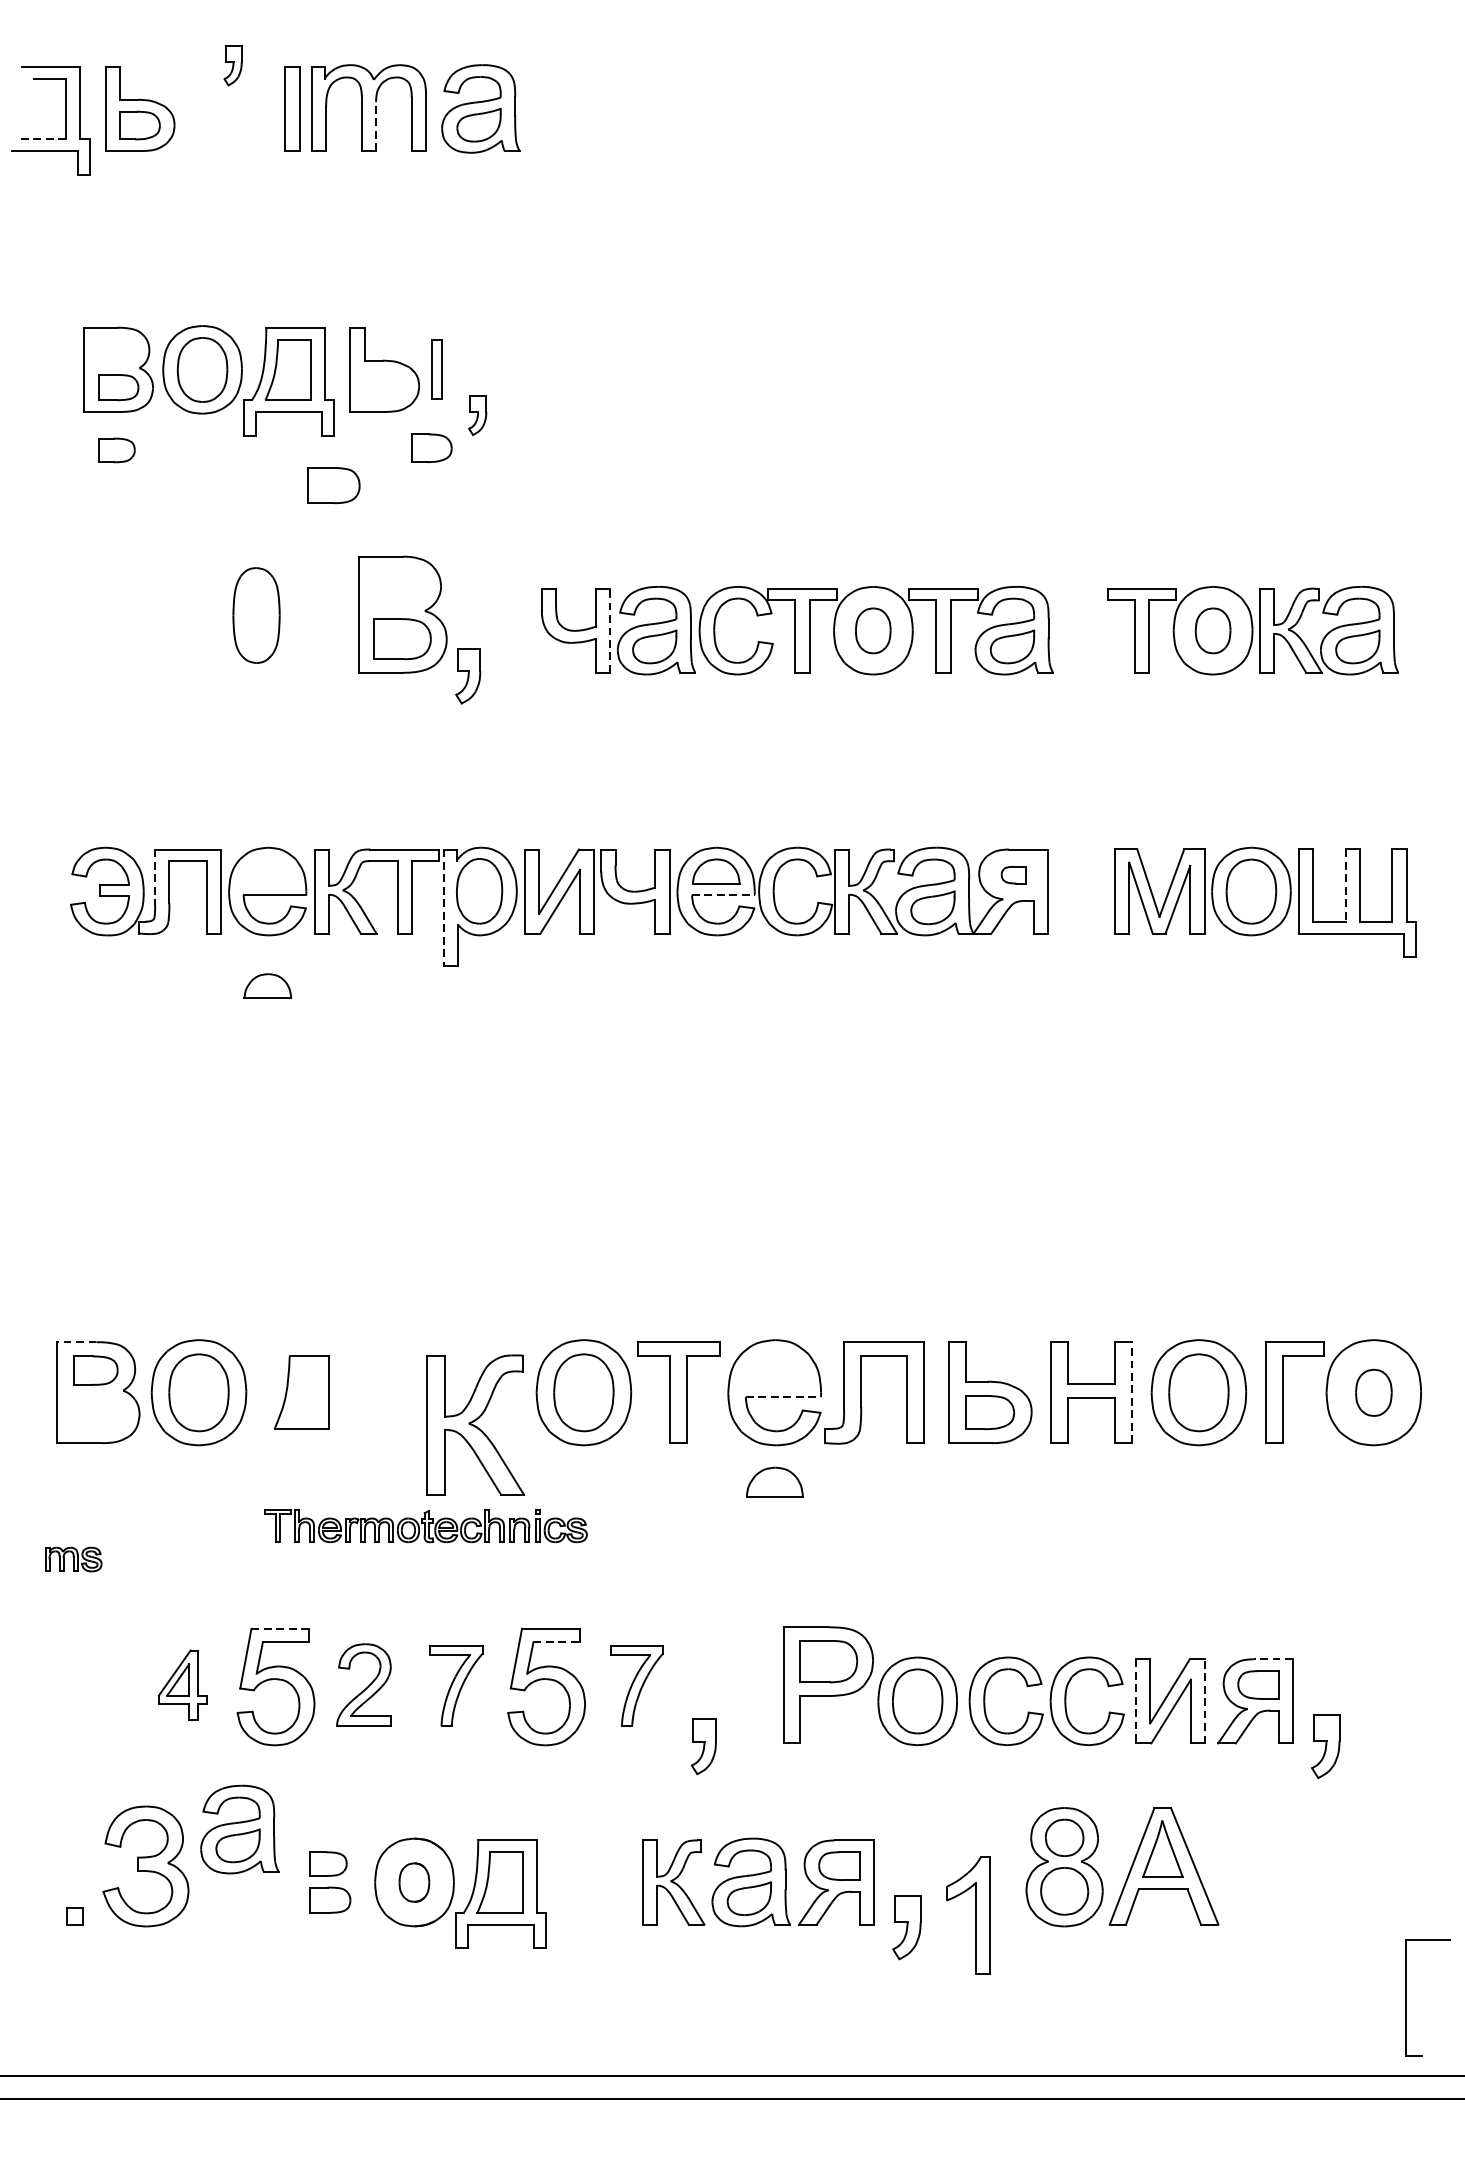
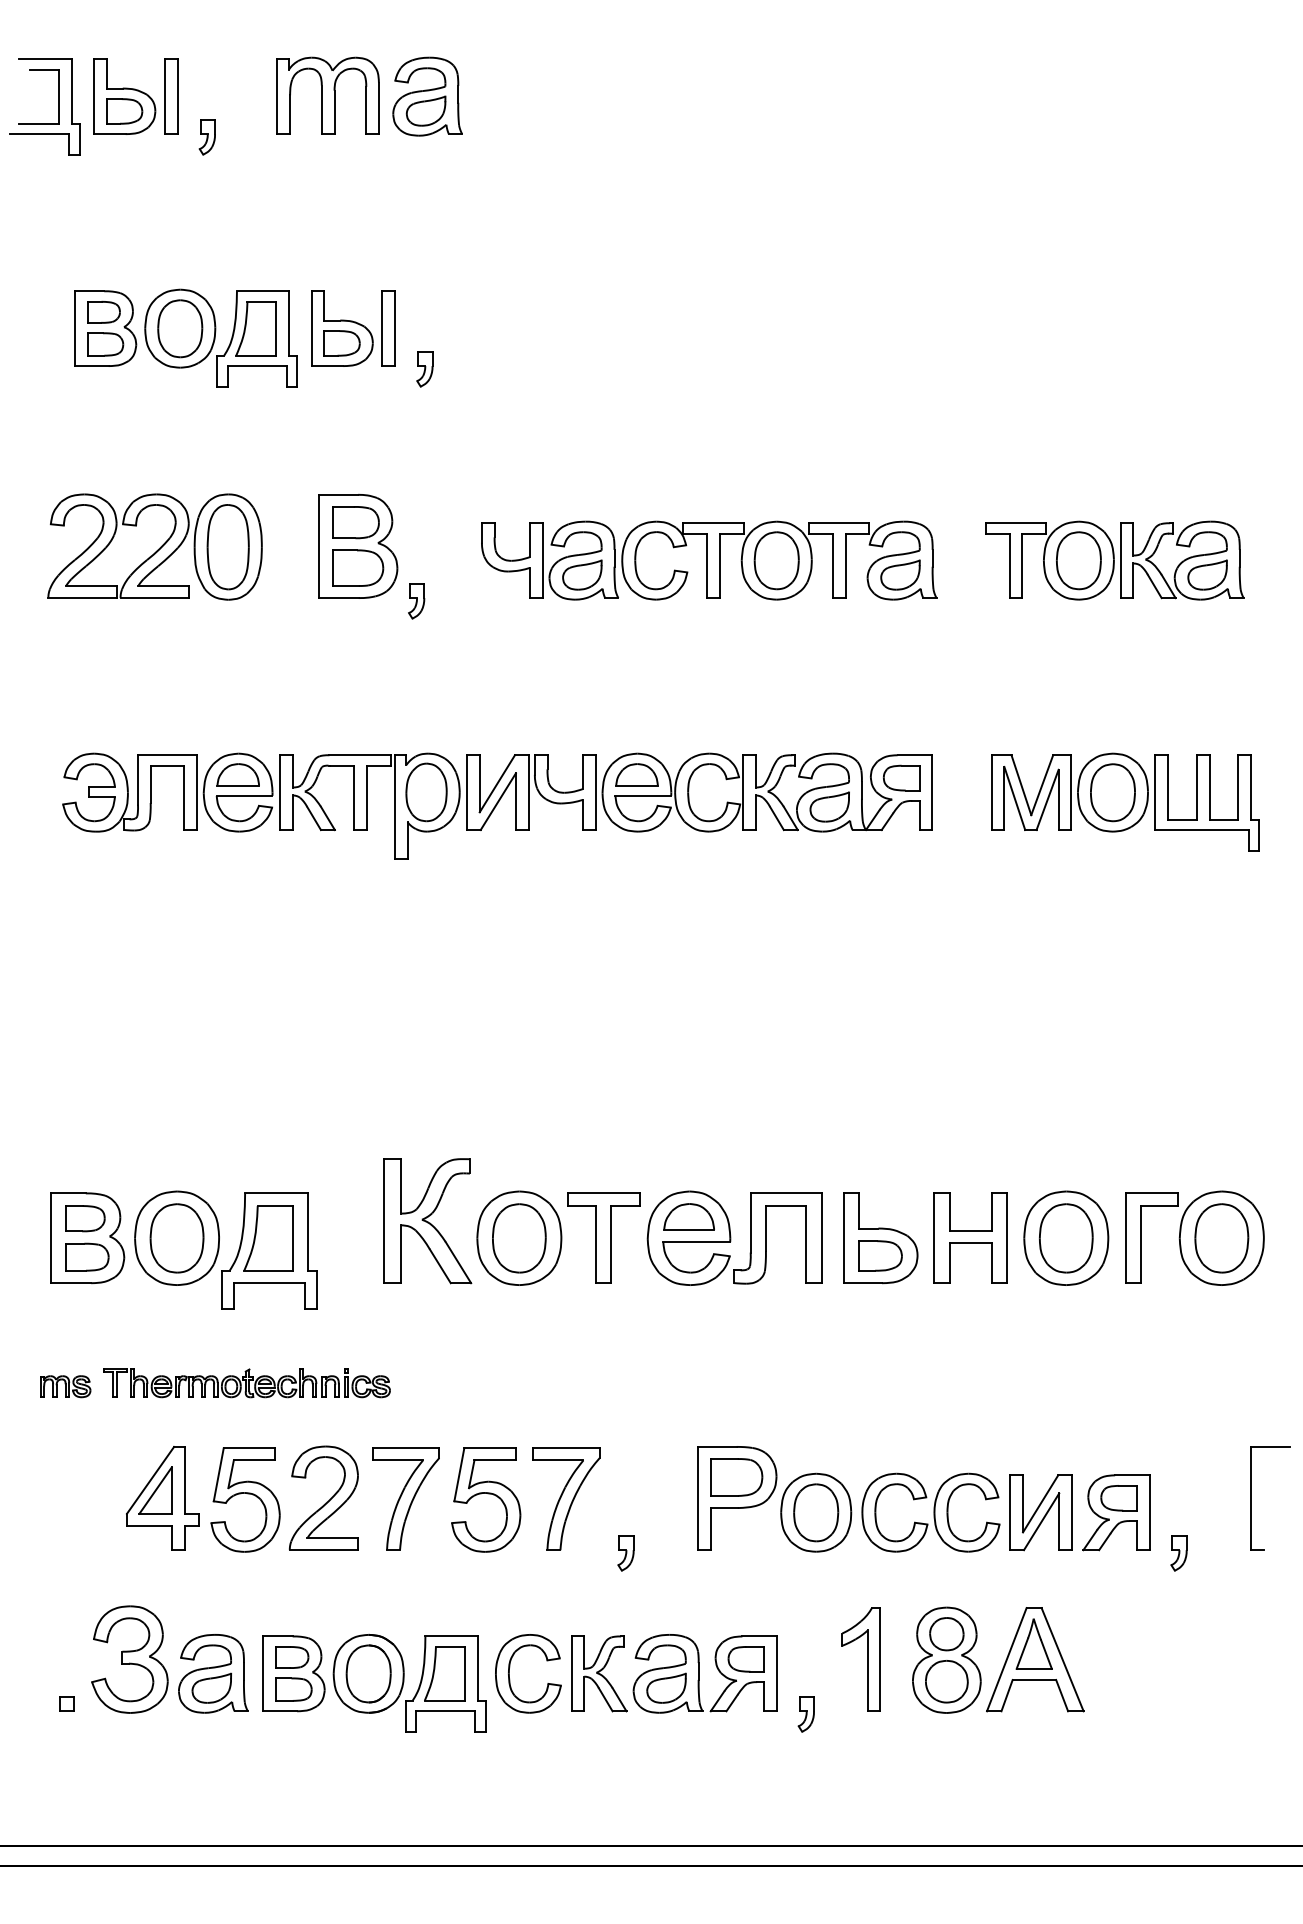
part: (232, 66) -> (206, 137), moved
part: (292, 108) -> (171, 96), moved
line: (376, 126) -> (334, 112), dashed -> solid
line: (44, 139) -> (39, 123), dashed -> solid
part: (436, 369) -> (388, 328), size x1.43
part: (431, 448) -> (341, 343), moved
part: (116, 449) -> (103, 311), moved
part: (333, 485) -> (355, 522), moved
part: (173, 614) -> (154, 546), added
line: (609, 630) -> (542, 560), dashed -> solid
part: (873, 630) -> (776, 560), size x1.43
part: (1212, 630) -> (1078, 560), size x1.43
part: (468, 676) -> (416, 601), size x0.71
part: (1013, 874) -> (901, 777), size x1.67
line: (155, 876) -> (138, 779), dashed -> solid
line: (1345, 885) -> (1196, 787), dashed -> solid
line: (723, 894) -> (643, 795), dashed -> solid
line: (443, 908) -> (394, 807), dashed -> solid
part: (266, 985) -> (237, 774), moved
line: (76, 1342) -> (68, 1193), dashed -> solid
line: (1132, 1392) -> (1007, 1238), dashed -> solid
part: (1373, 1392) -> (1221, 1238), size x1.67
line: (784, 1397) -> (697, 1242), dashed -> solid
part: (302, 1406) -> (269, 1250), added
part: (98, 1413) -> (87, 1256), added
part: (474, 1425) -> (427, 1221), moved
part: (774, 1481) -> (688, 1216), moved
part: (425, 1526) -> (246, 1383), moved
line: (280, 1629) -> (249, 1448), dashed -> solid
line: (557, 1642) -> (495, 1460), dashed -> solid
line: (1272, 1659) -> (1131, 1475), dashed -> solid
part: (363, 1684) -> (323, 1497), size x1.43
part: (182, 1685) -> (162, 1498), size x1.67
part: (455, 1685) -> (405, 1498), size x1.43
part: (636, 1685) -> (566, 1498), size x1.43
line: (1204, 1701) -> (1071, 1512), dashed -> solid
line: (1136, 1702) -> (1010, 1513), dashed -> solid
part: (703, 1747) -> (625, 1553), size x0.71
part: (1325, 1747) -> (1178, 1553), size x0.62
part: (239, 1829) -> (213, 1673), moved
part: (573, 1875) -> (510, 1667), added
part: (329, 1882) -> (293, 1673), added
part: (414, 1882) -> (368, 1673), size x1.67
part: (975, 1915) -> (867, 1659), moved
part: (905, 1928) -> (805, 1714), size x0.62
part: (1407, 1997) -> (1251, 1498), moved

